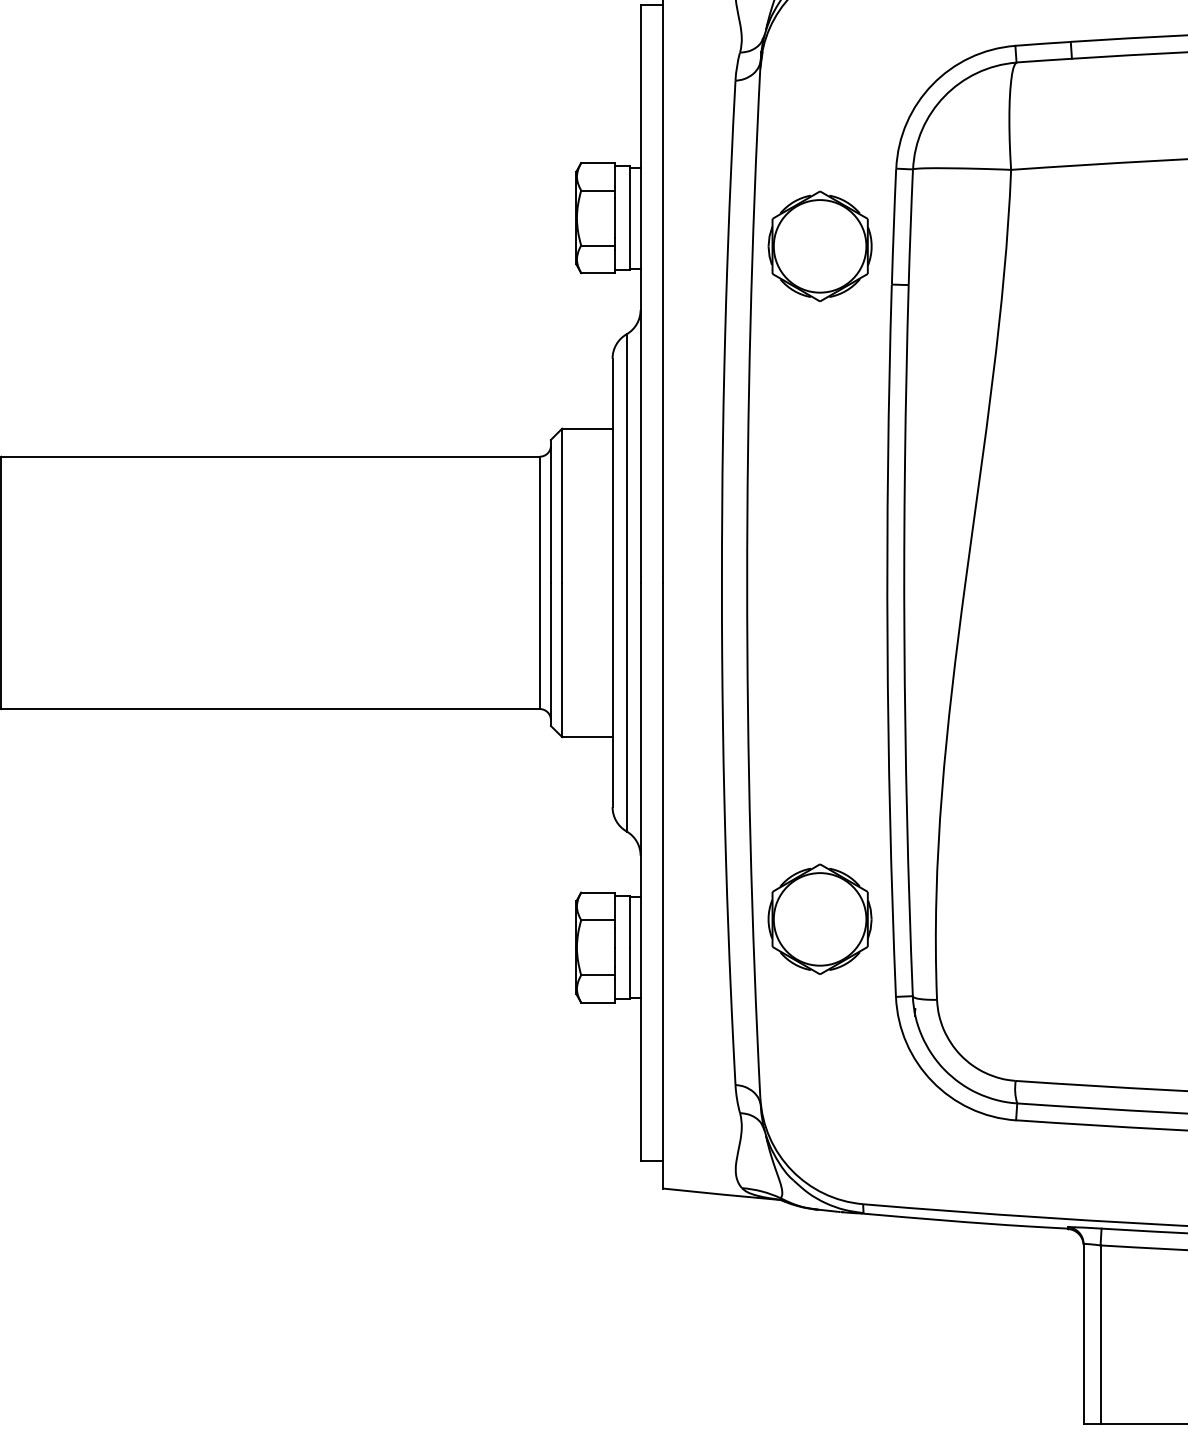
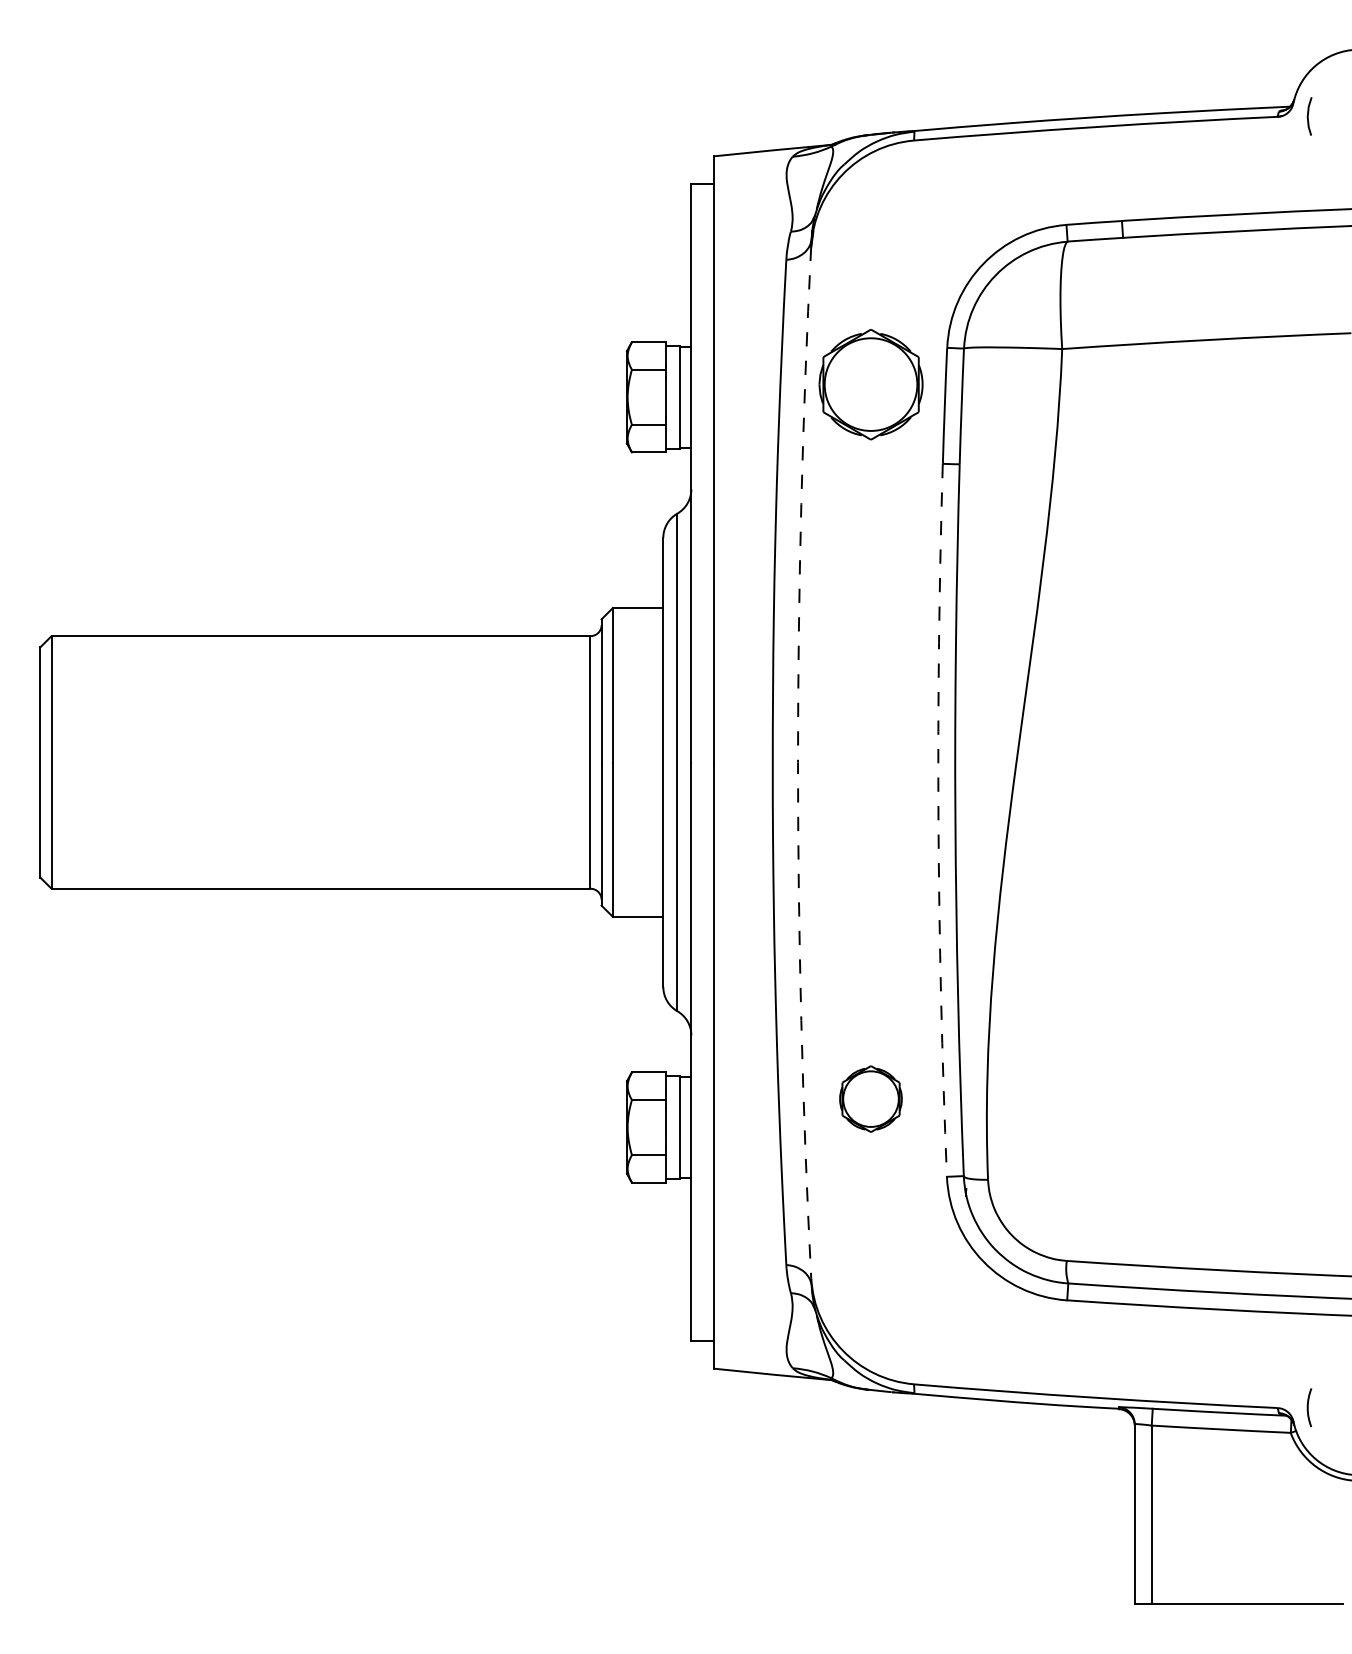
part: (819, 246) -> (870, 384), moved
arc: (747, 582) -> (798, 762), solid -> dashed
arc: (887, 640) -> (938, 820), solid -> dashed
part: (819, 918) -> (870, 1098), size x0.6

